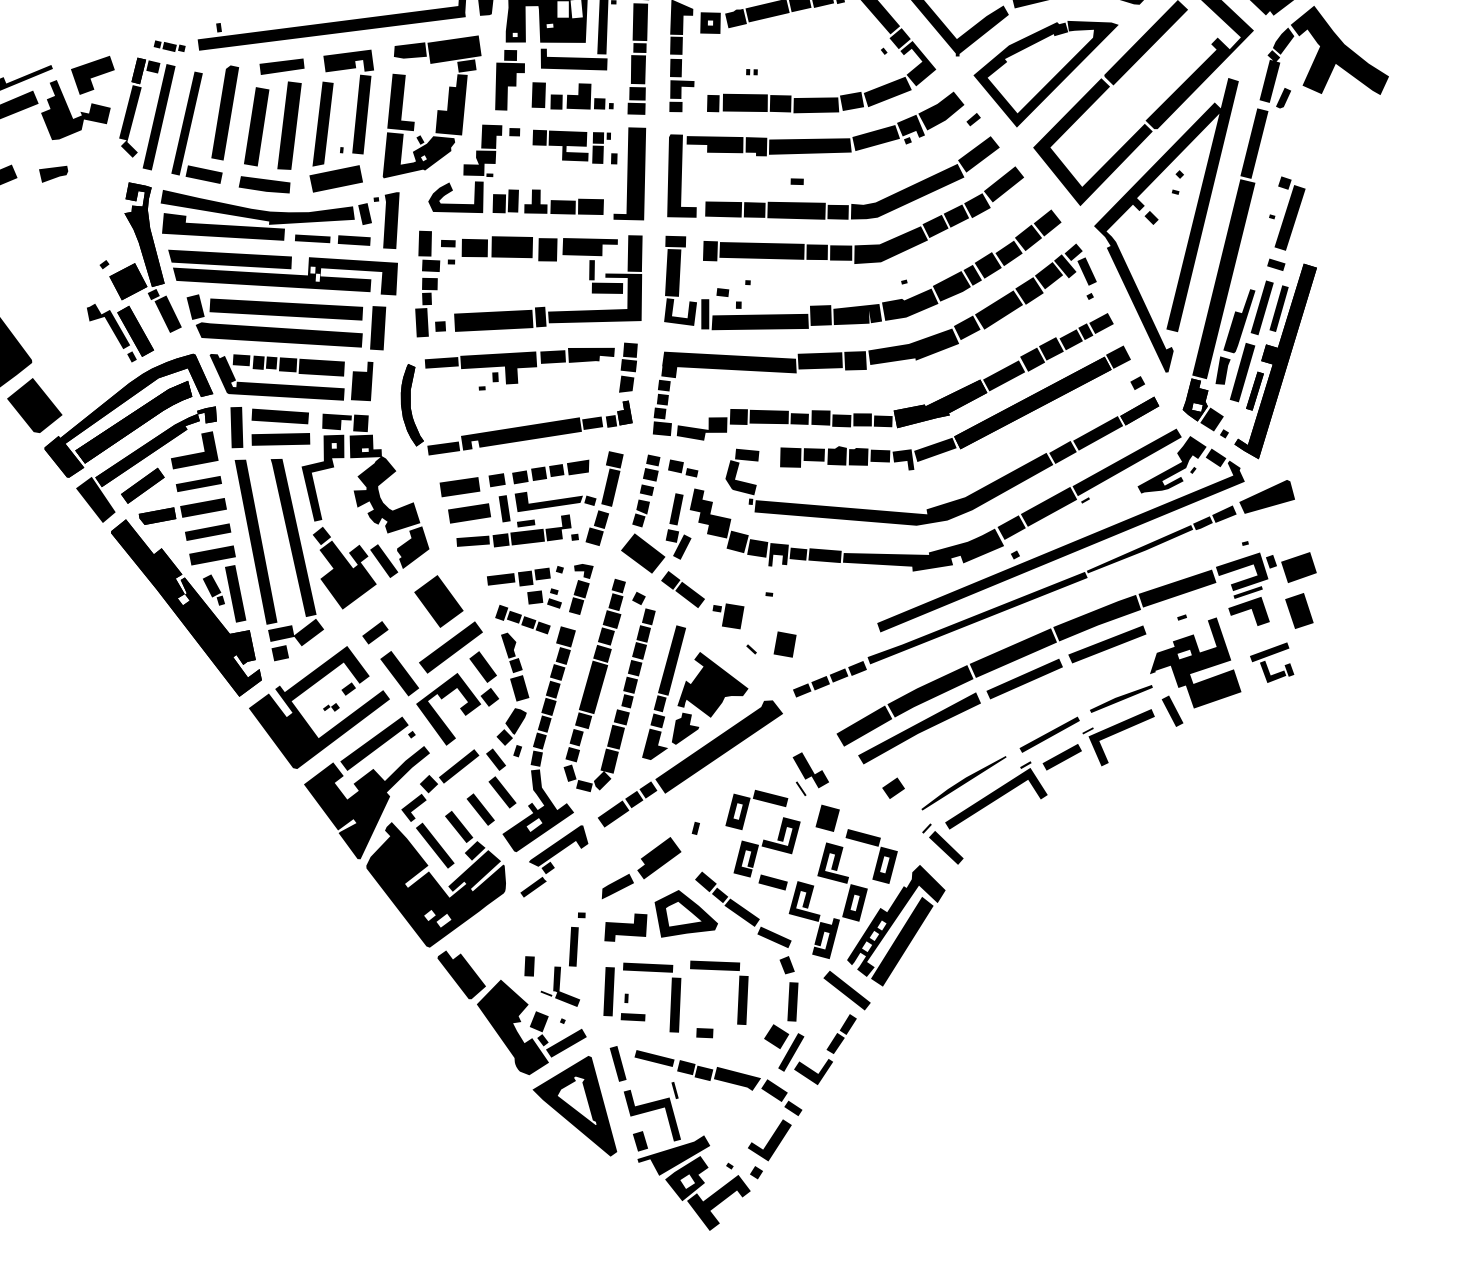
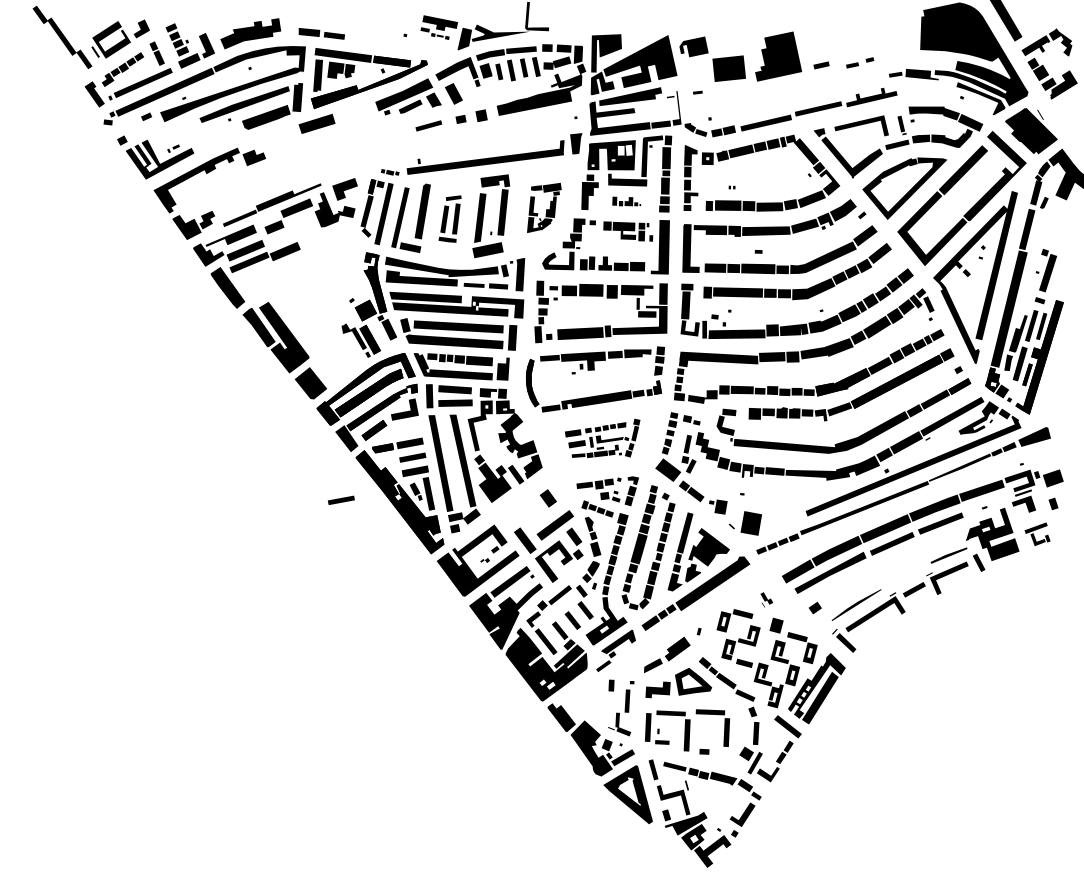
part: (572, 95) -> (626, 201), size x0.6
part: (432, 106) -> (544, 207), size x0.6
part: (270, 124) -> (449, 218), size x0.6
fill: (52, 174) -> (321, 247), removed
part: (199, 482) -> (341, 499), moved
part: (531, 499) -> (602, 438), size x0.7
part: (439, 601) -> (548, 498), size x0.6
part: (1299, 610) -> (1053, 503), size x0.6
part: (374, 632) -> (510, 516), removed
part: (784, 644) -> (751, 523), size x1.6
fill: (1048, 734) -> (906, 576), removed
part: (810, 773) -> (766, 599), size x0.6
part: (529, 966) -> (611, 685), moved

